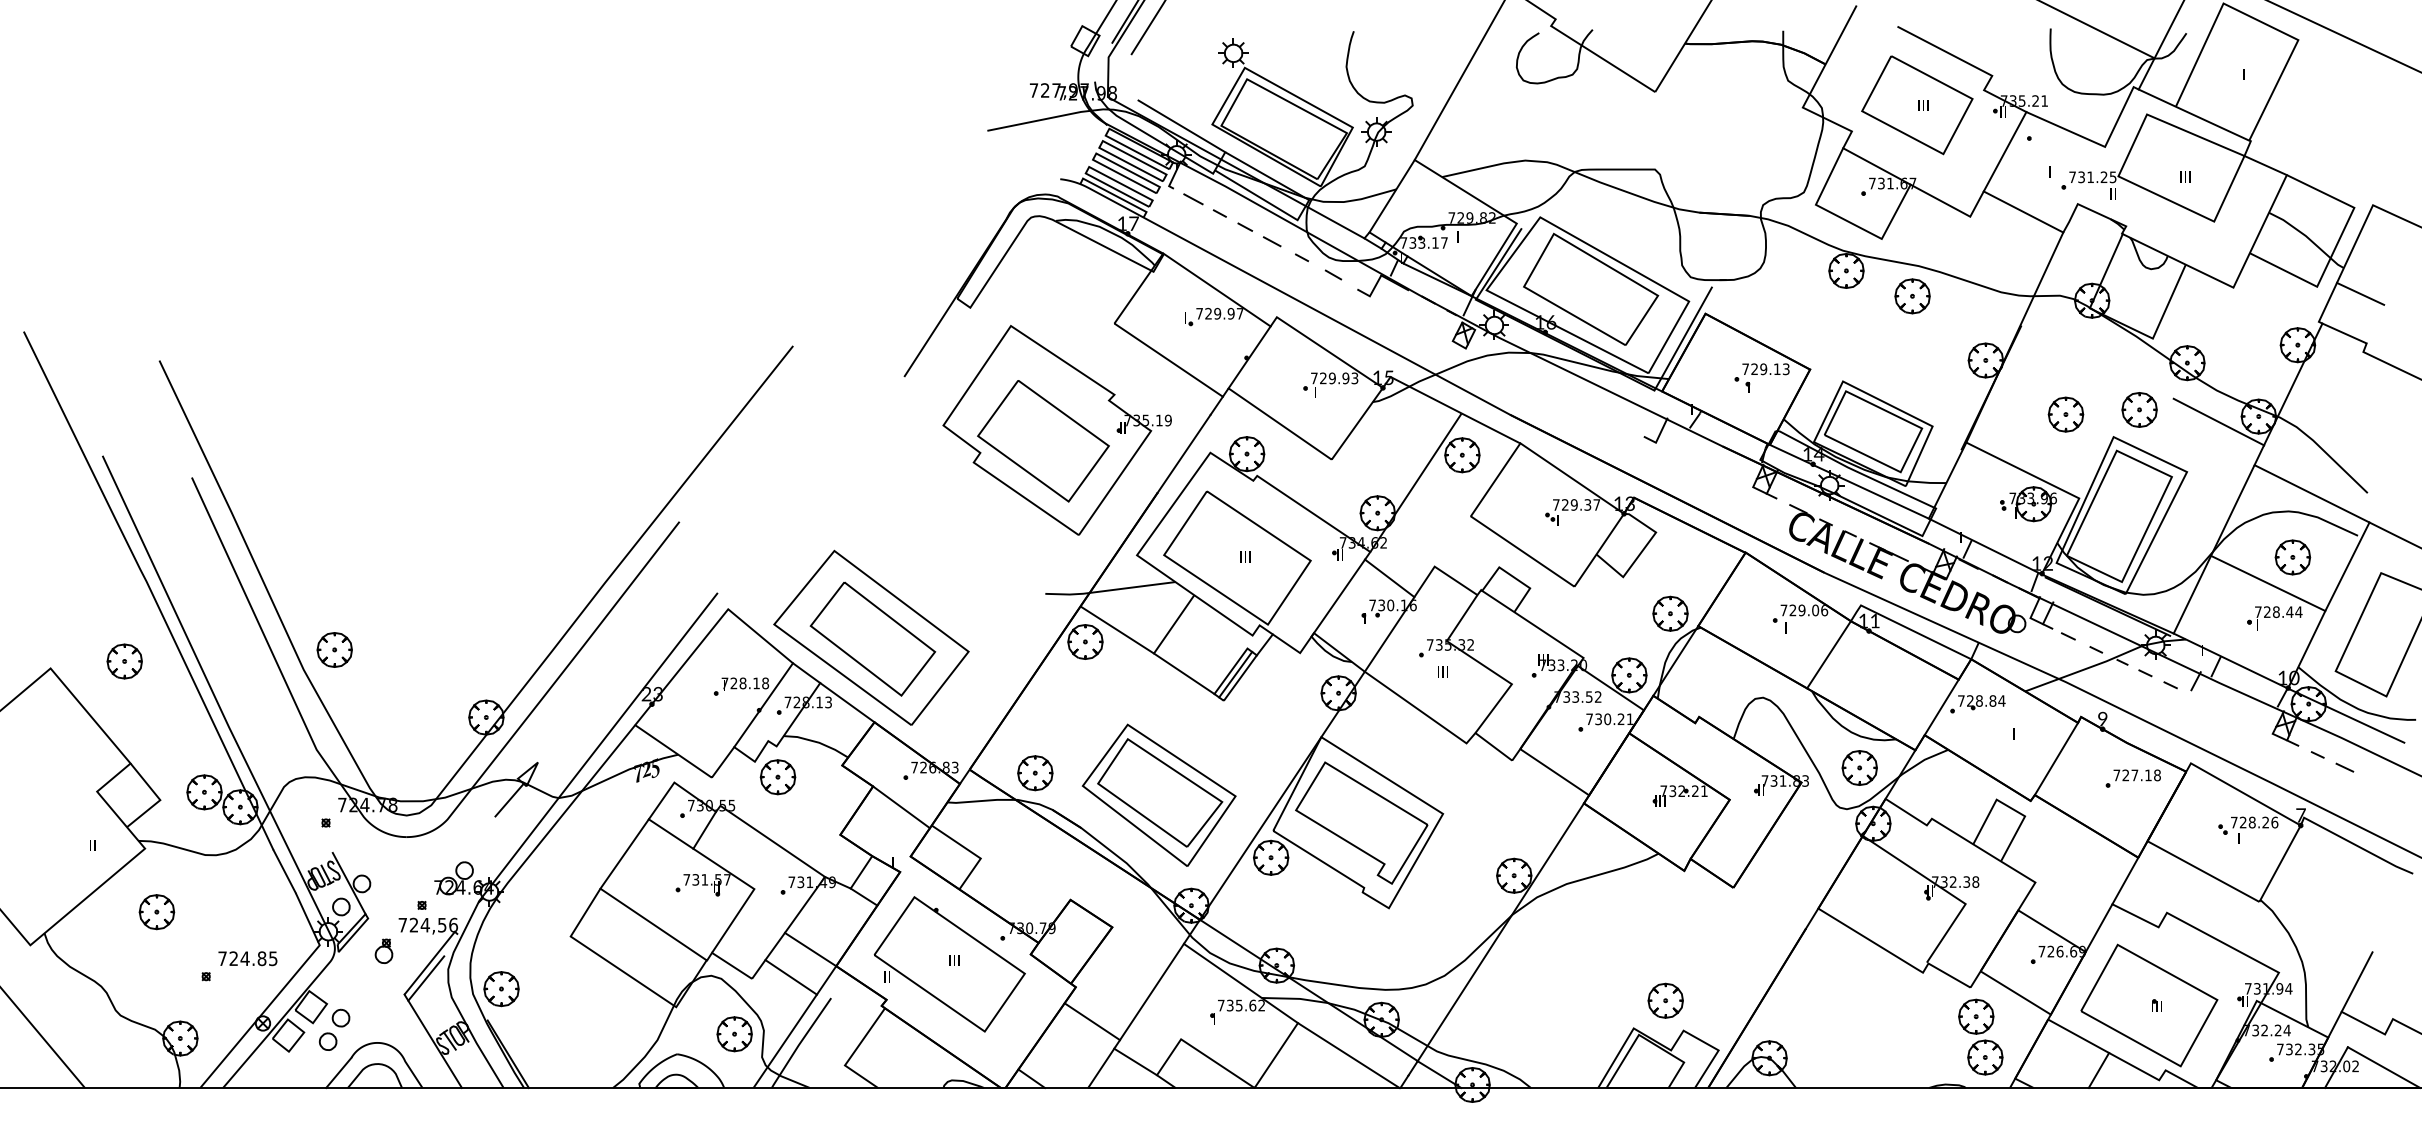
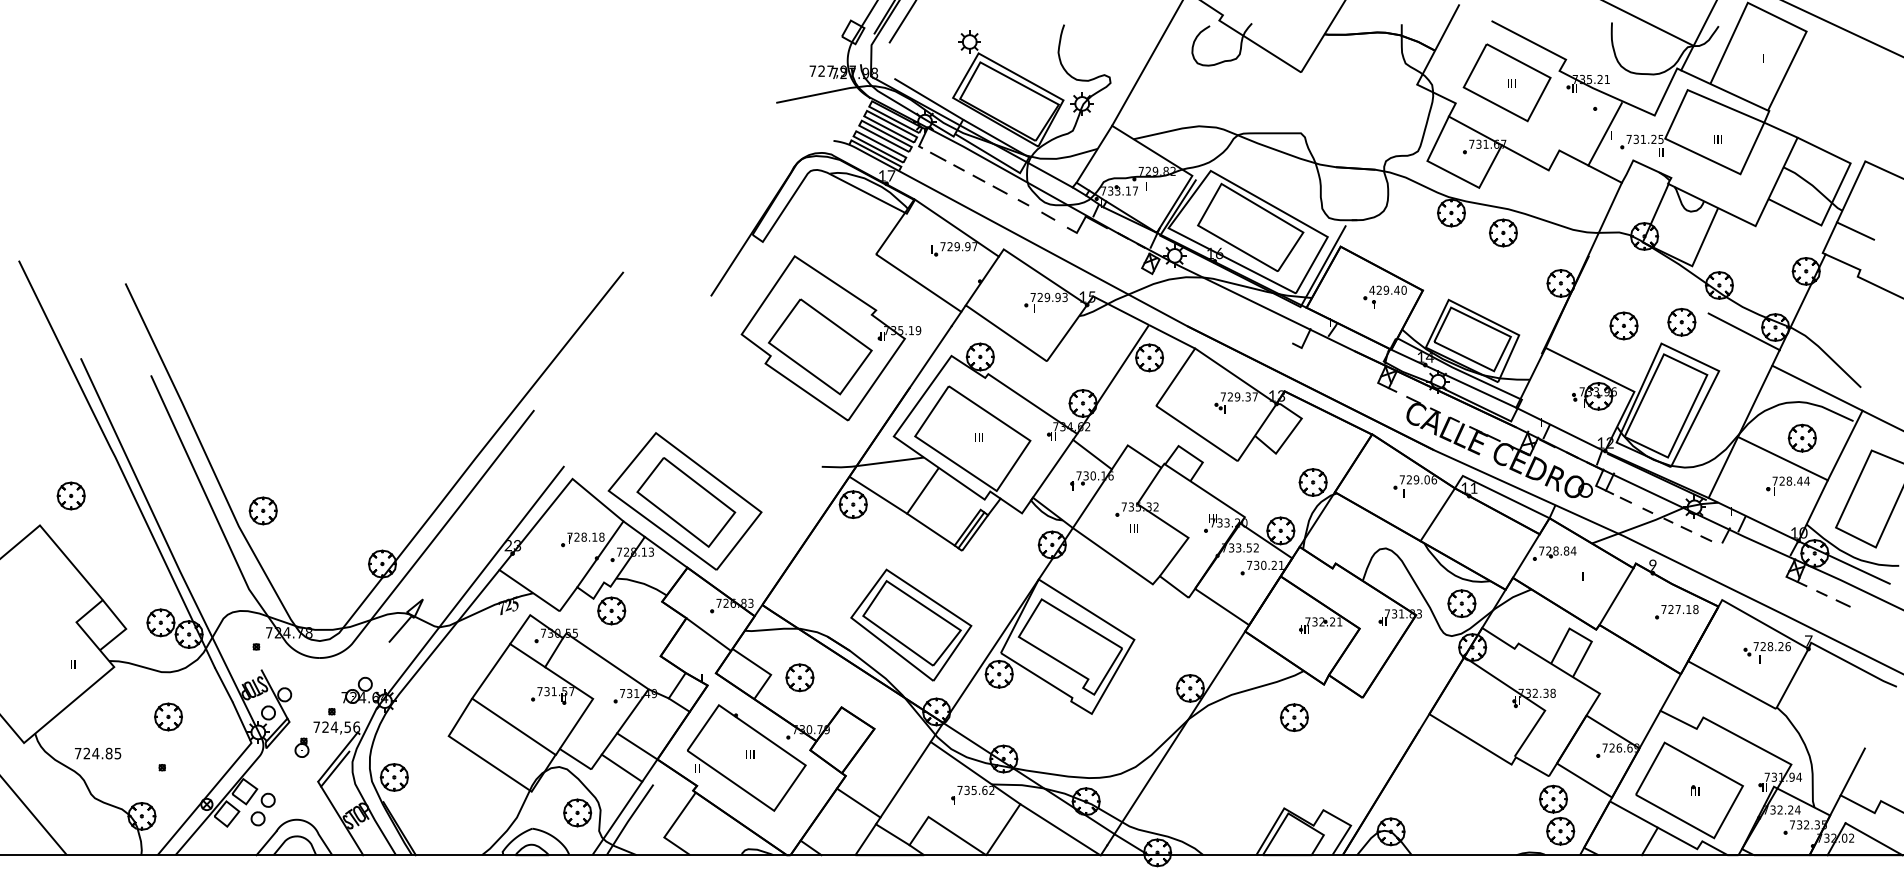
line: (2004, 151) -> (1604, 134), moved
text: (1765, 368) -> (1387, 289), 729.13 -> 429.40
part: (123, 660) -> (70, 495), moved
part: (1034, 772) -> (799, 677), moved
part: (156, 911) -> (168, 716), moved
text: (248, 958) -> (98, 753), moved
part: (1664, 1000) -> (1293, 717), moved

